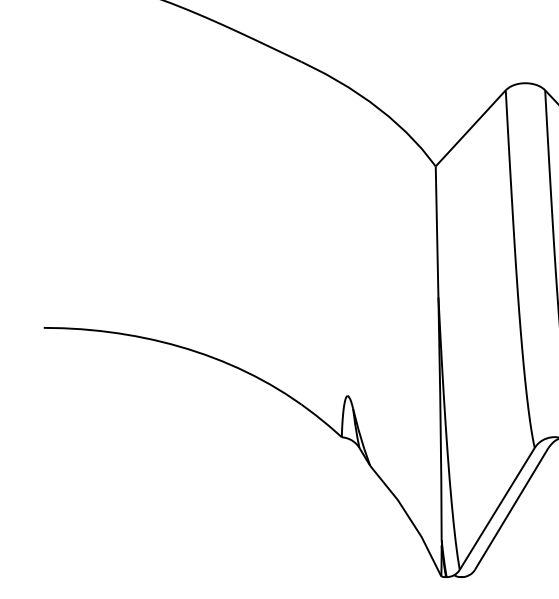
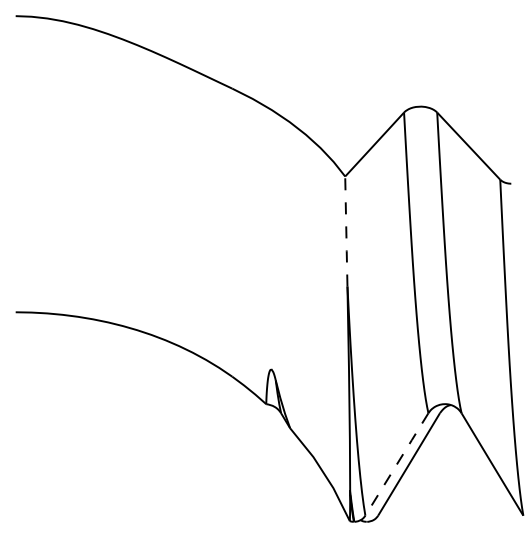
line: (437, 231) -> (346, 231), solid -> dashed
line: (496, 508) -> (396, 464), solid -> dashed

